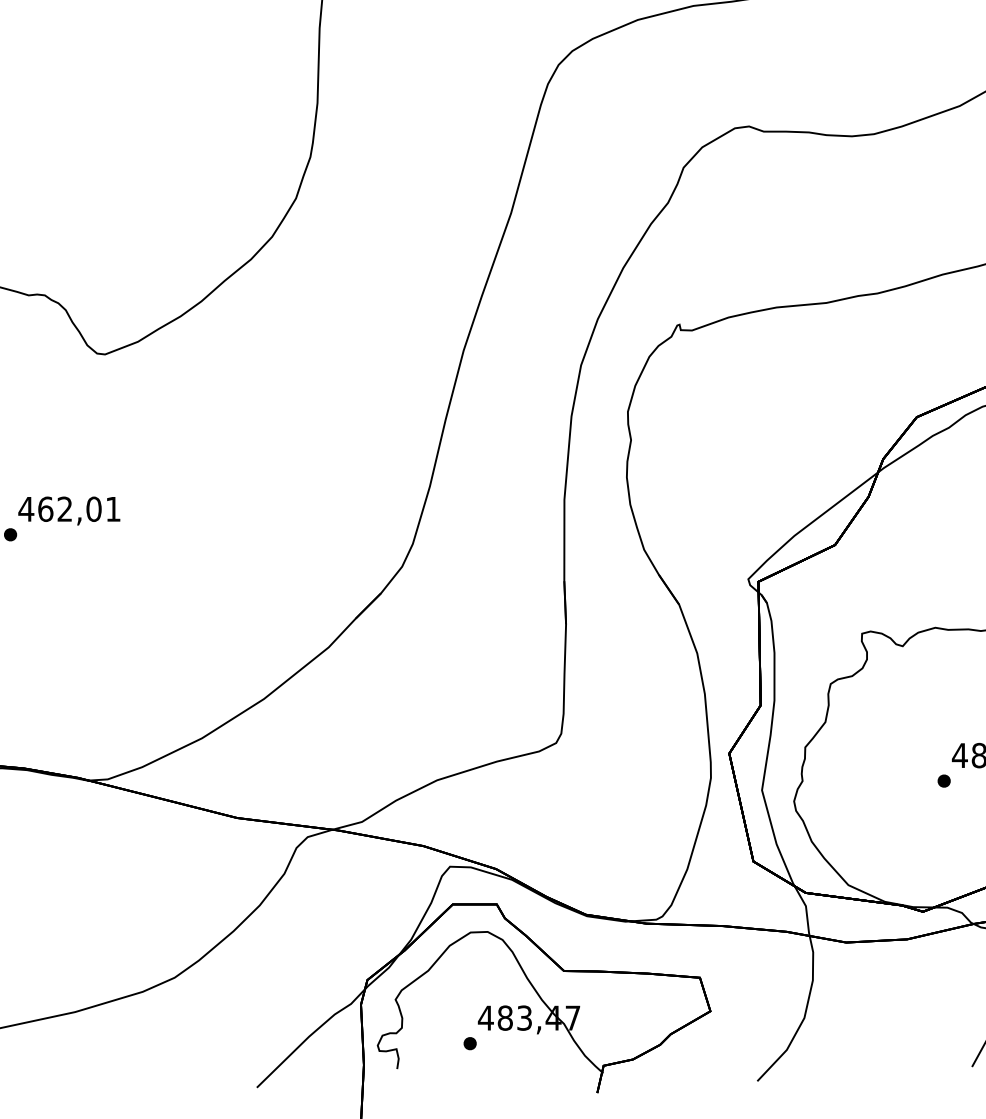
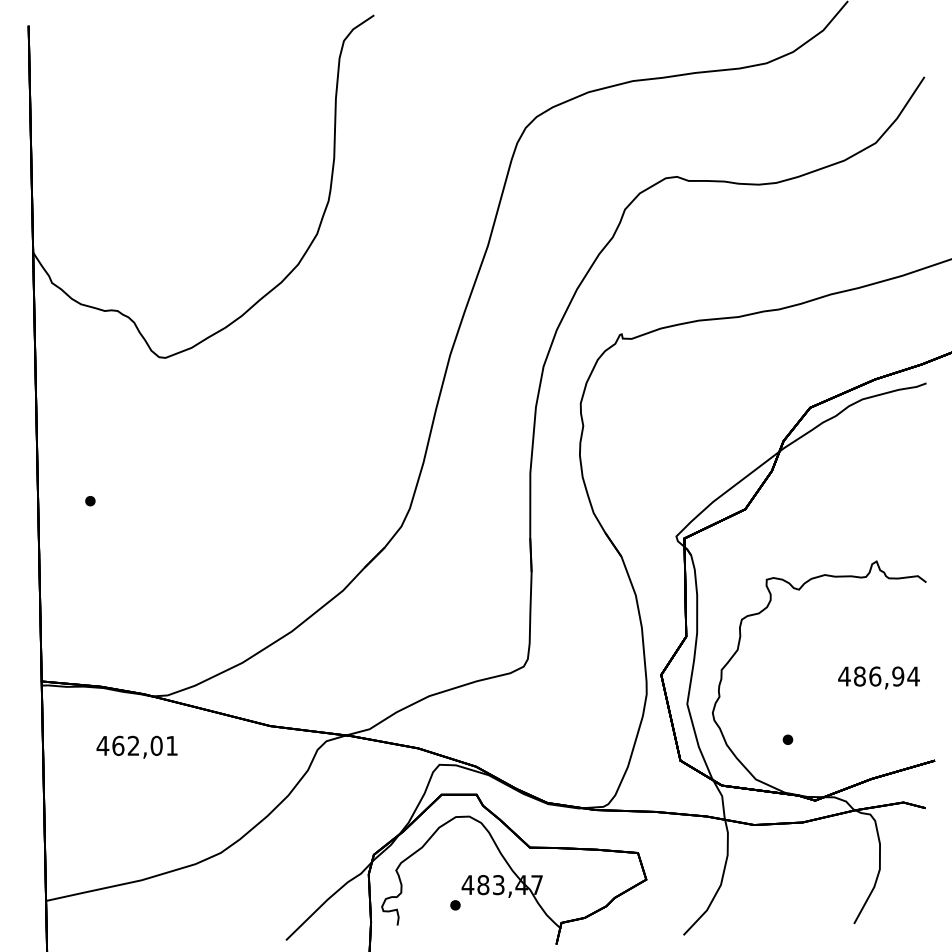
text: (68, 510) -> (136, 746), moved
part: (943, 780) -> (787, 739), moved

